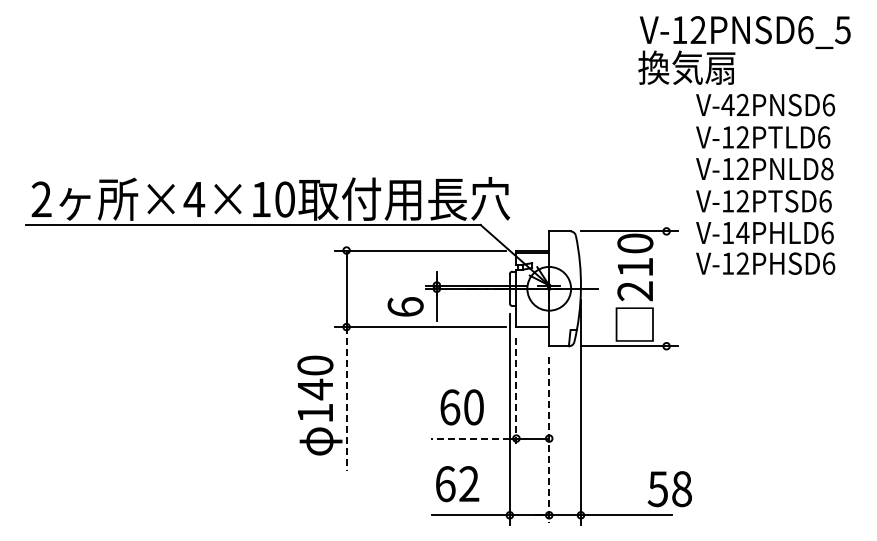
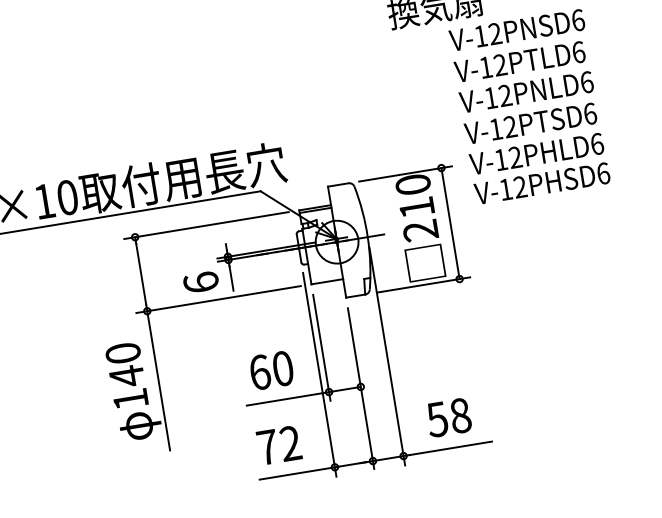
text: (727, 104) -> (480, 35), V-42PNSD6 -> V-12PNSD6
text: (827, 168) -> (587, 81), V-12PNLD8 -> V-12PNLD6
text: (742, 232) -> (515, 157), V-14PHLD6 -> V-12PHLD6
line: (666, 288) -> (450, 223), added
line: (516, 392) -> (321, 347), dashed -> solid
line: (346, 399) -> (158, 381), dashed -> solid
line: (470, 438) -> (284, 399), dashed -> solid
line: (549, 440) -> (361, 388), dashed -> solid
text: (445, 484) -> (267, 447), 62 -> 72
text: (669, 489) -> (448, 418), moved

